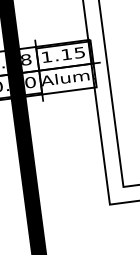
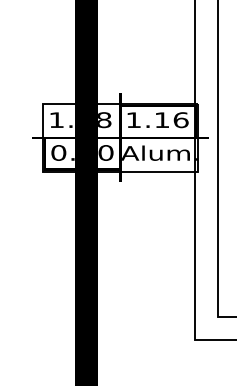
text: (79, 53) -> (180, 120), 1.15 -> 1.16

